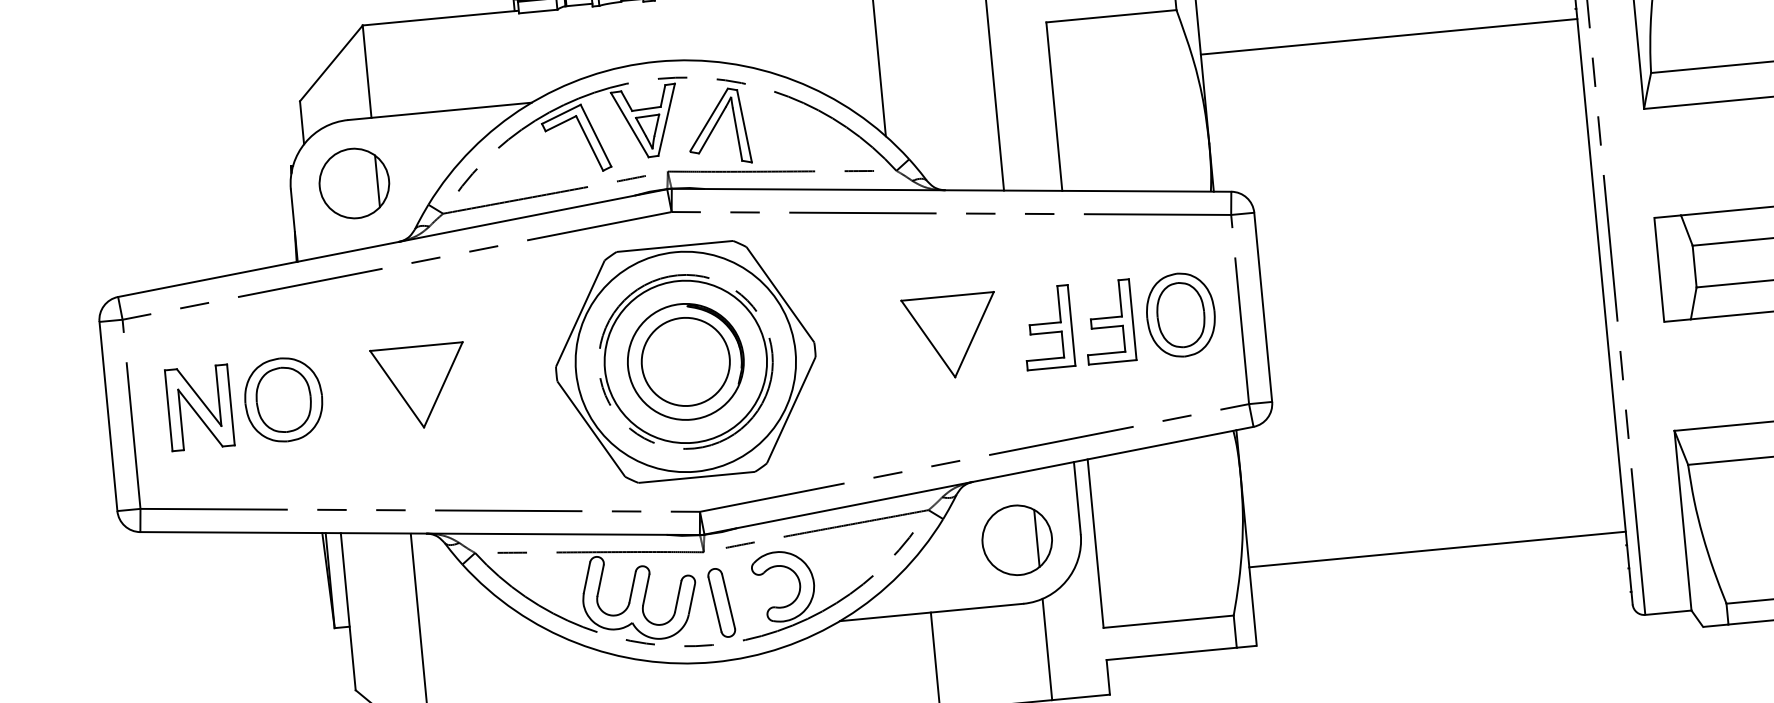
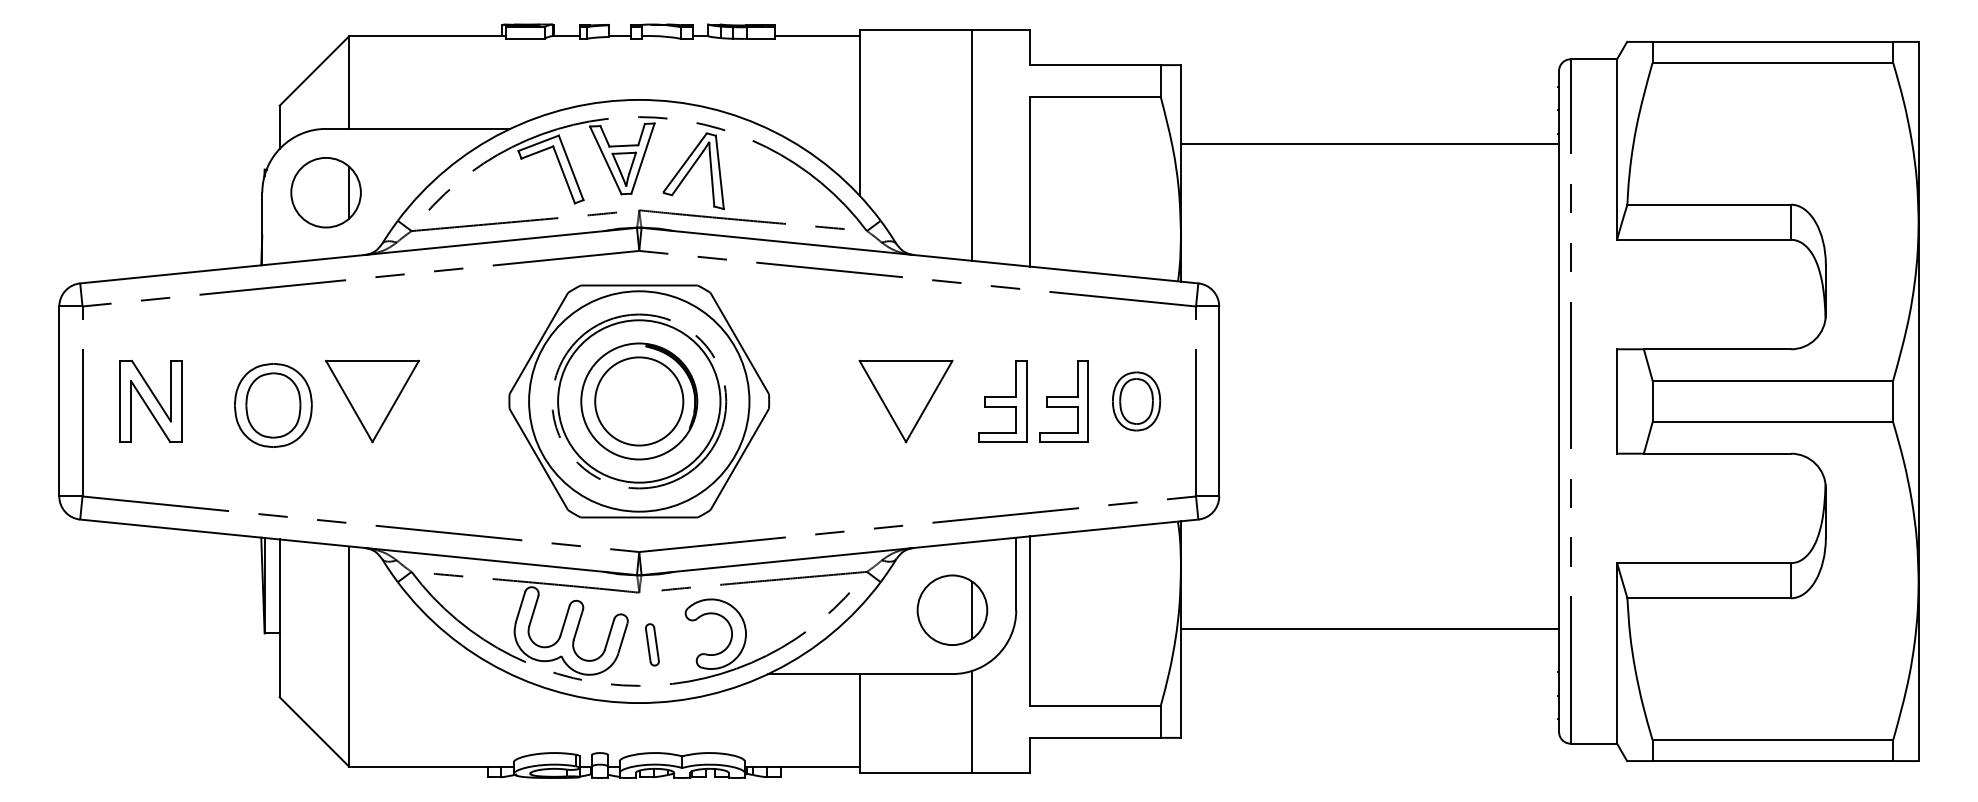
part: (1180, 315) -> (1136, 401), size x0.7
part: (283, 399) -> (273, 405), moved
line: (1437, 549) -> (1369, 628), moved
part: (721, 602) -> (652, 644), size x0.6

